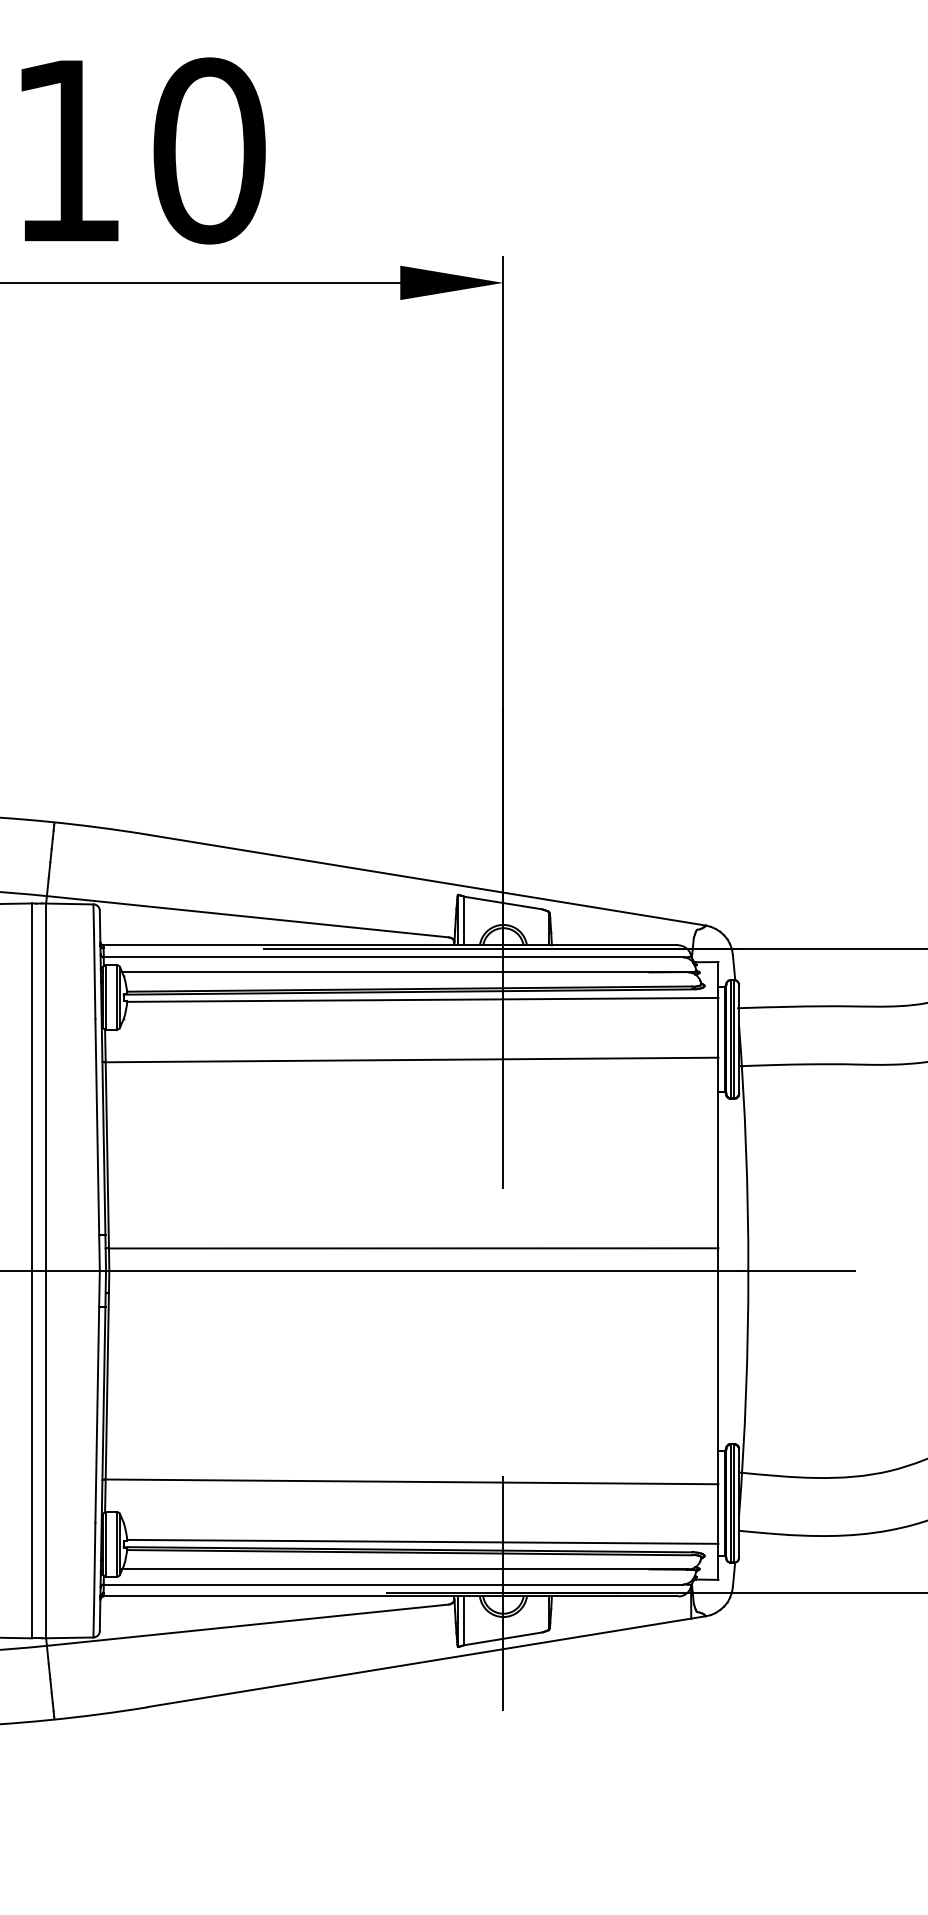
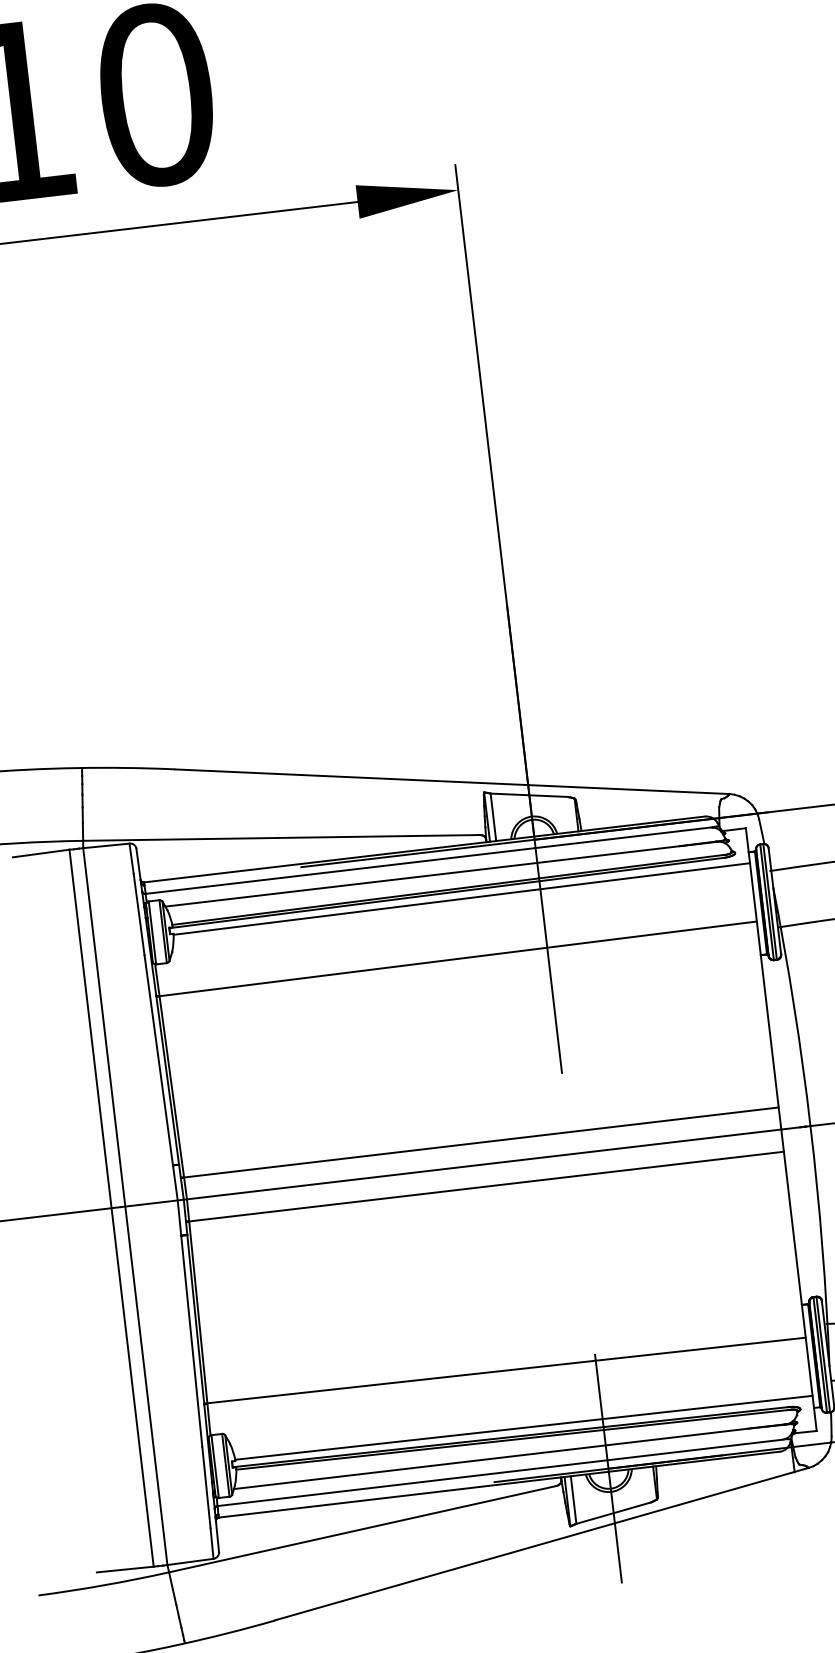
line: (413, 1293) -> (486, 1186), added

